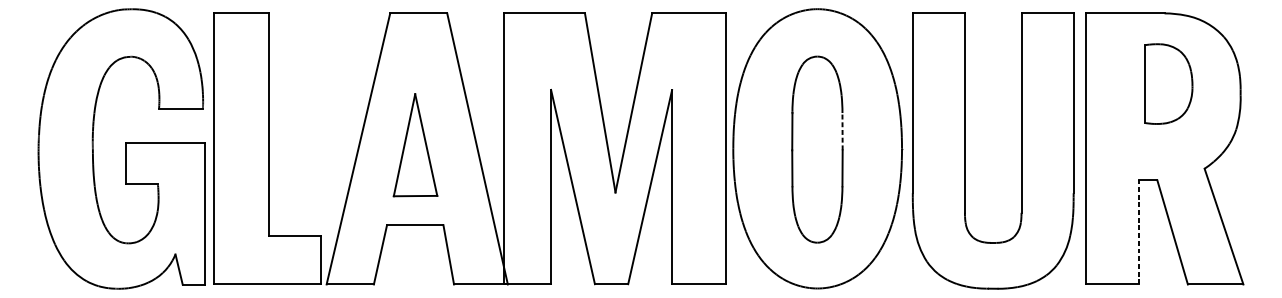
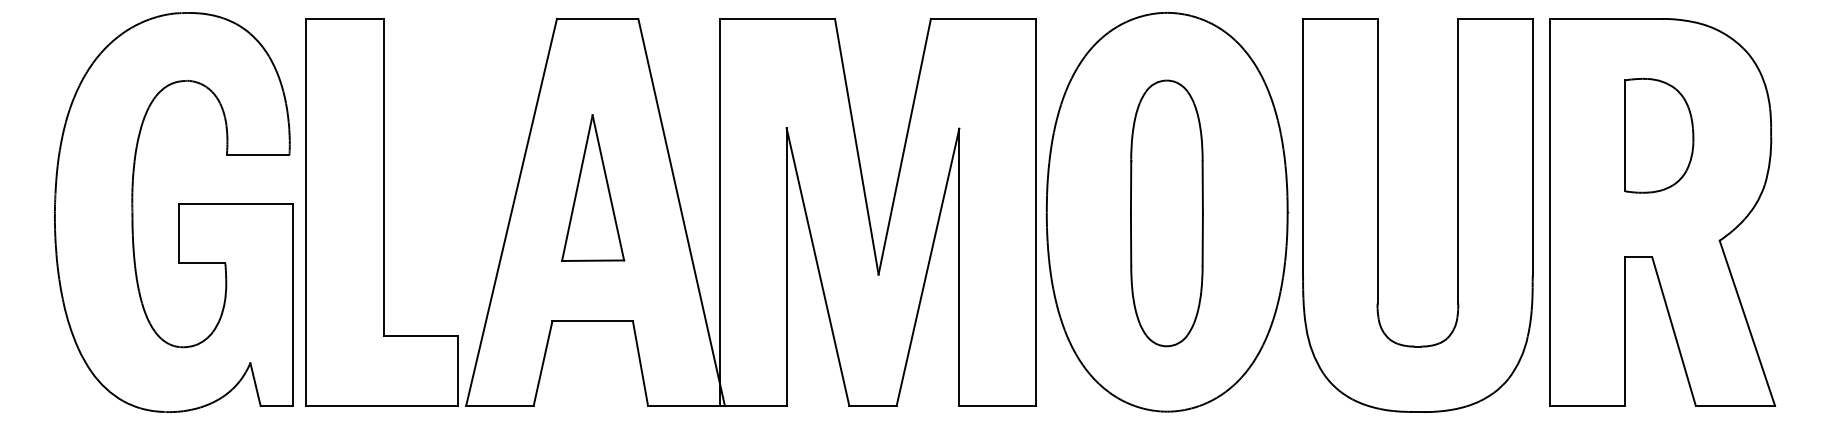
part: (1168, 83) -> (1659, 135), moved
line: (842, 131) -> (1202, 187), dashed -> solid
part: (415, 144) -> (593, 187), moved
line: (1138, 232) -> (1625, 331), dashed -> solid

